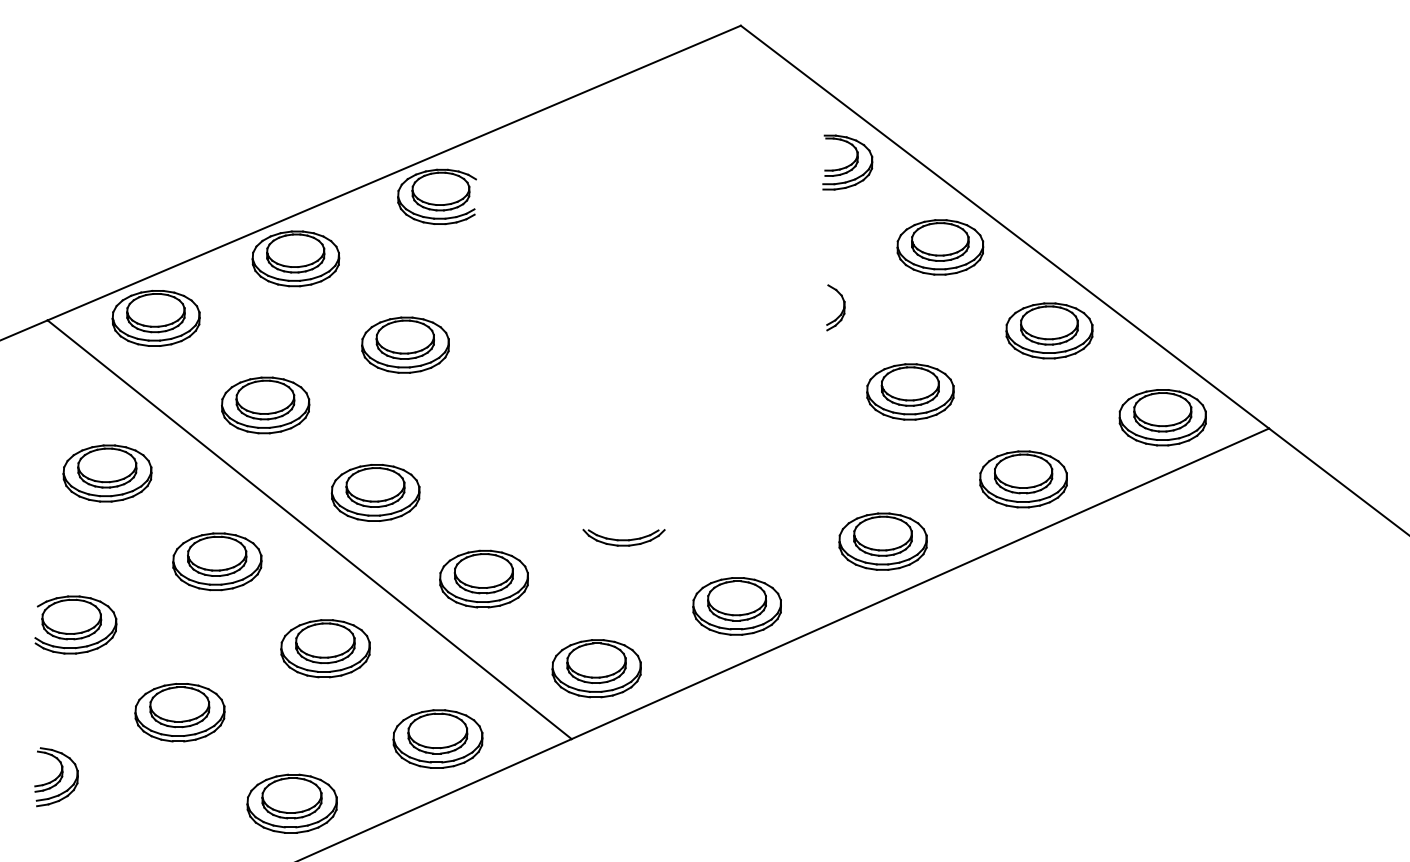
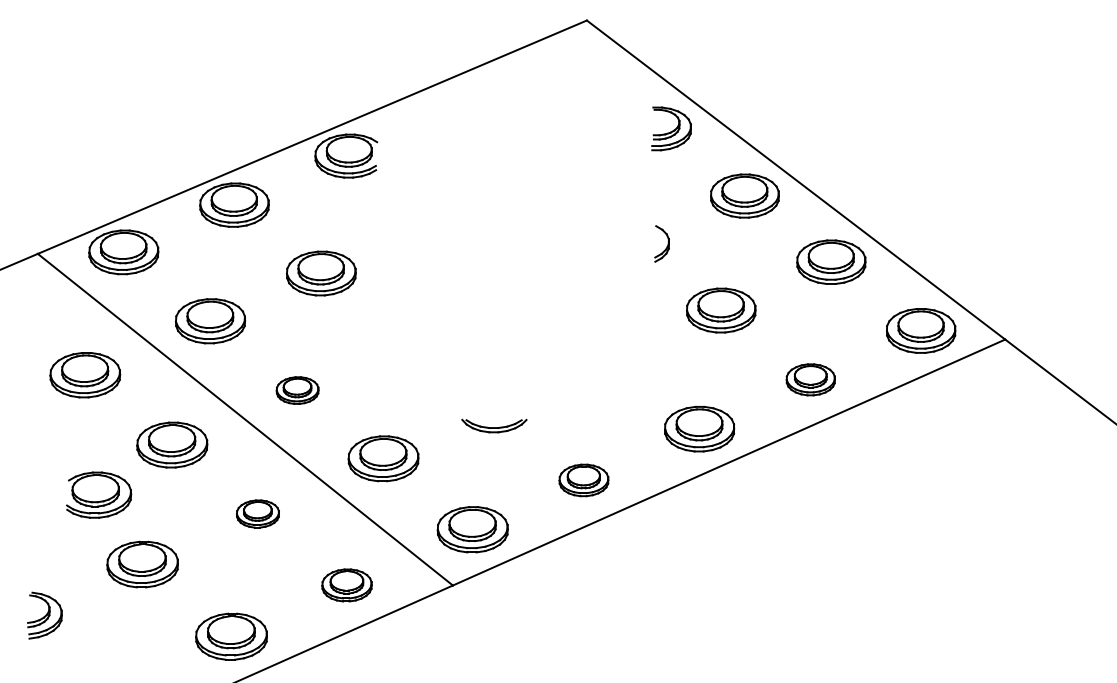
part: (1023, 479) -> (810, 379), size x0.7
part: (375, 492) -> (297, 390), size x0.6
part: (736, 606) -> (583, 480), size x0.7
part: (75, 624) -> (98, 494), moved
part: (325, 648) -> (257, 513), size x0.6
part: (437, 738) -> (346, 585), size x0.7

